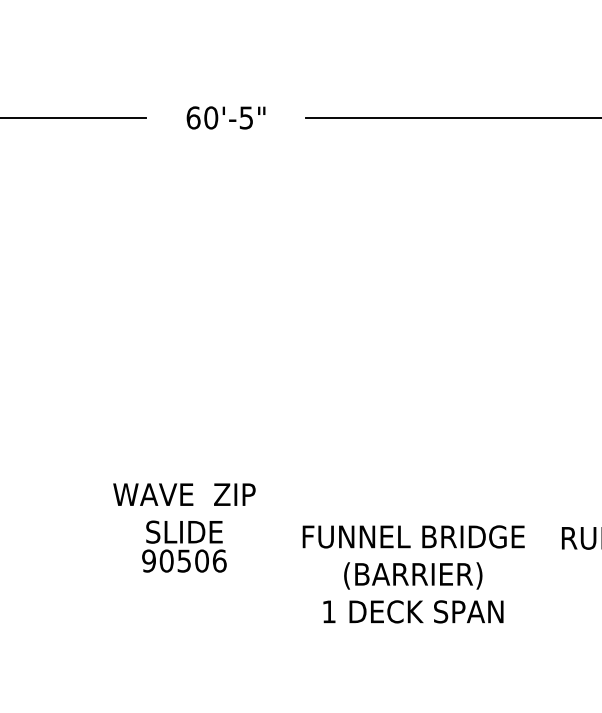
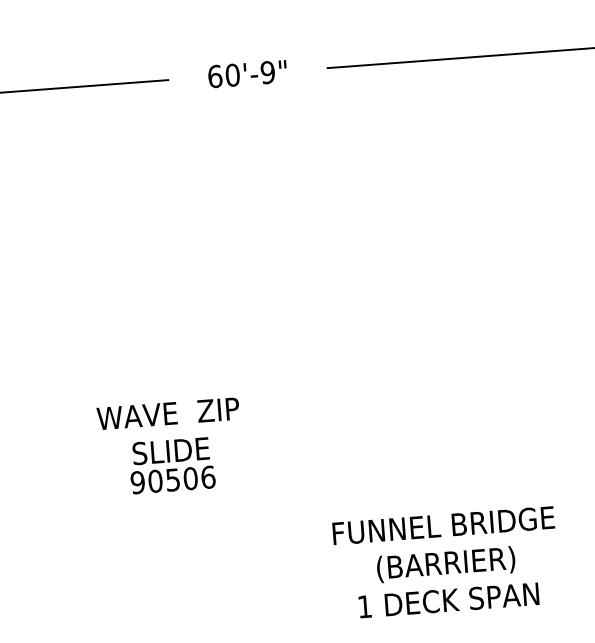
text: (246, 117) -> (267, 72), 60'-5" -> 60'-9"
text: (184, 527) -> (170, 446), moved
text: (413, 574) -> (446, 563), moved

